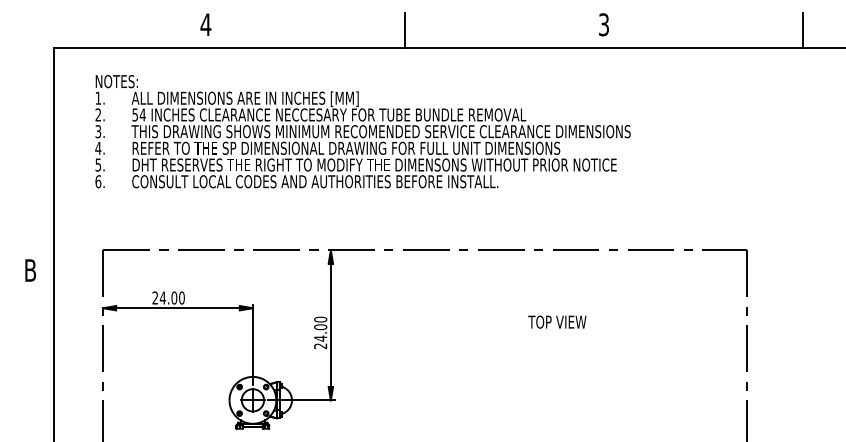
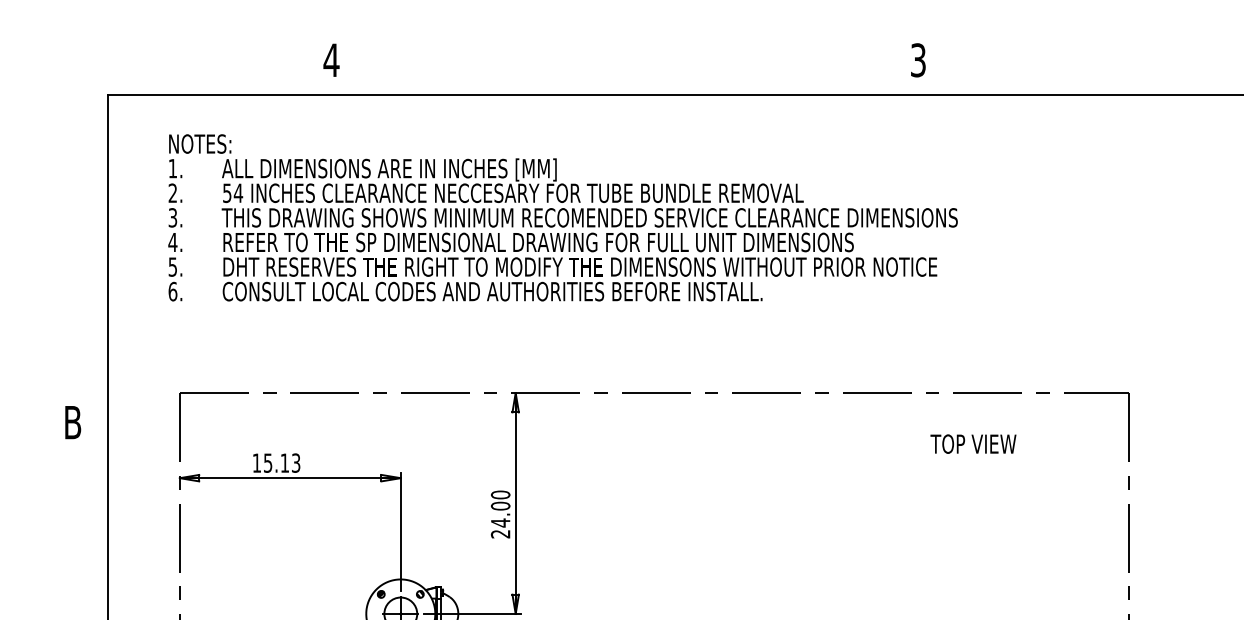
line: (405, 30) -> (625, 68), removed
line: (803, 30) -> (1212, 68), removed
text: (168, 297) -> (276, 462), 24.00 -> 15.13
text: (557, 321) -> (973, 443), moved

